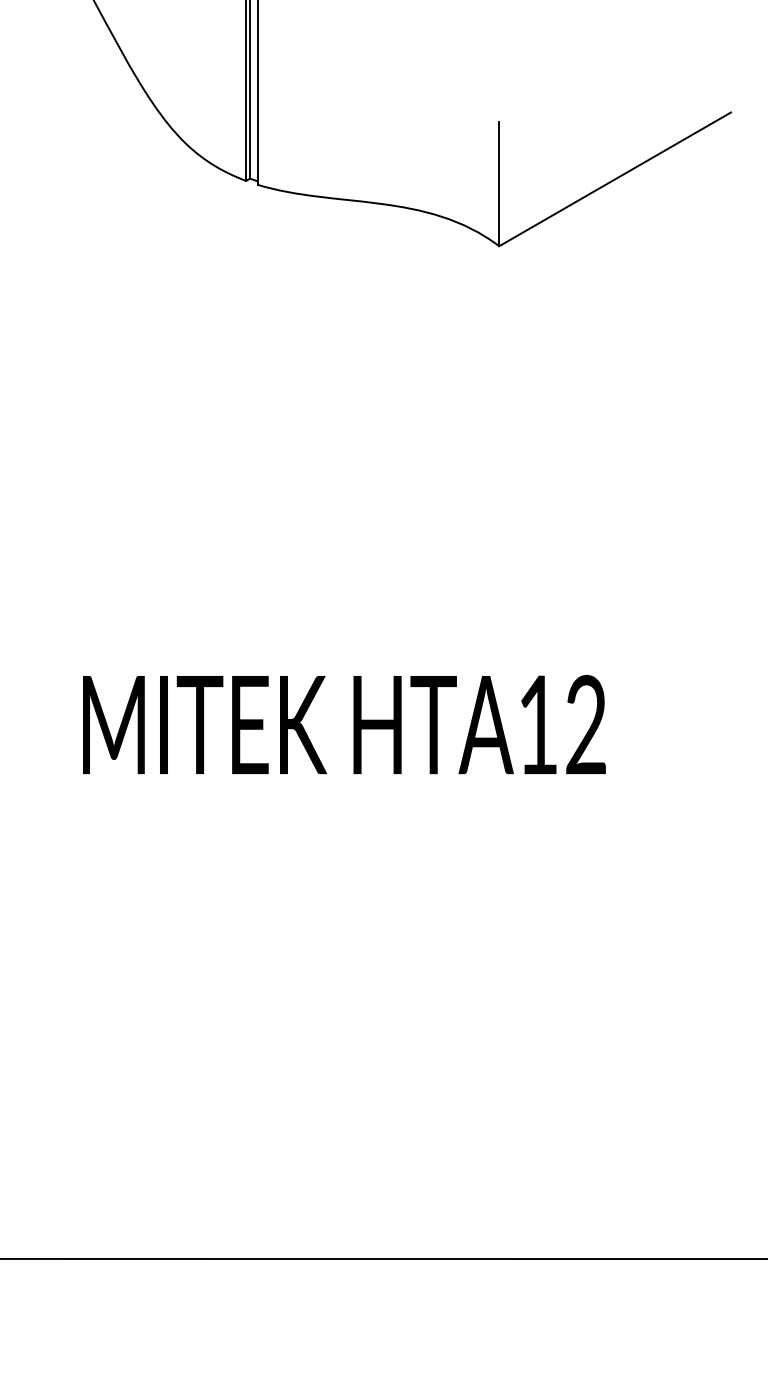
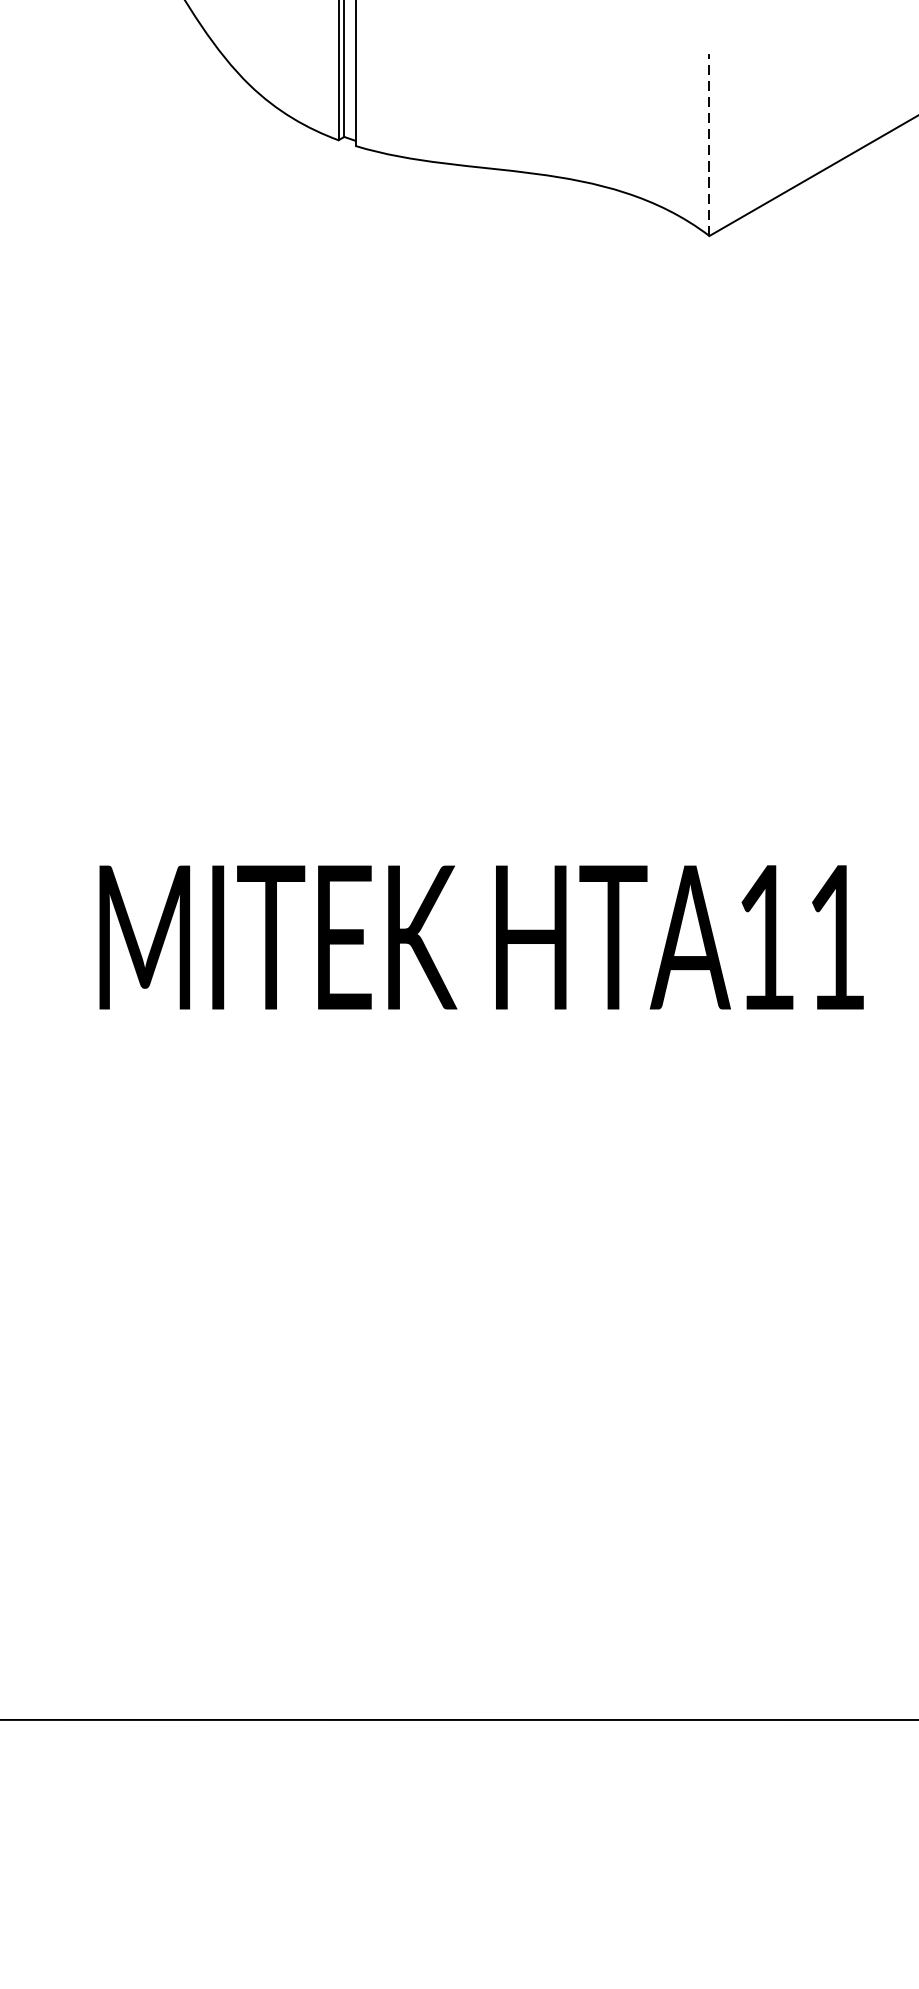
line: (499, 183) -> (709, 144), solid -> dashed
text: (585, 724) -> (835, 936), HTA12 -> HTA11

